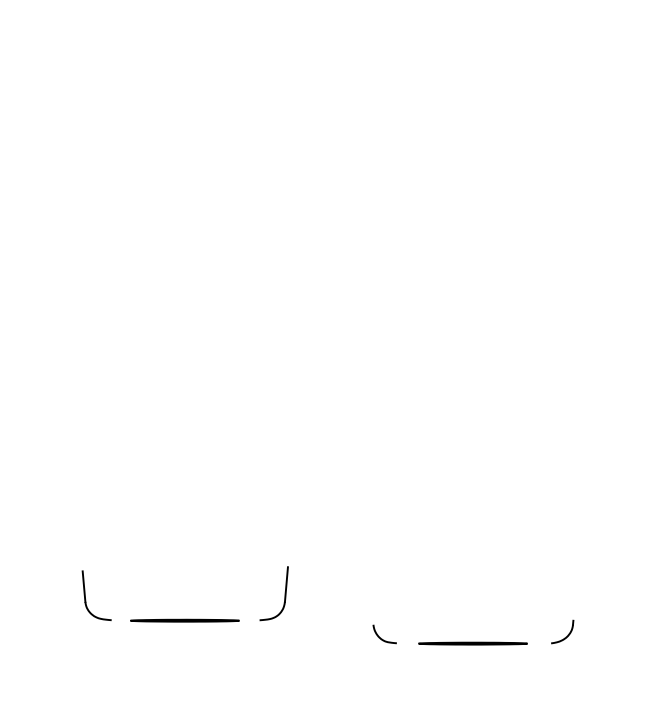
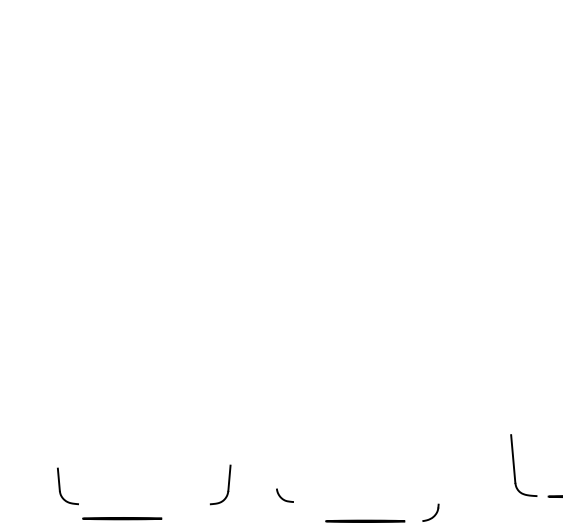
part: (86, 595) -> (60, 486), moved
line: (185, 620) -> (122, 518), moved
curve: (381, 637) -> (282, 497), moved

